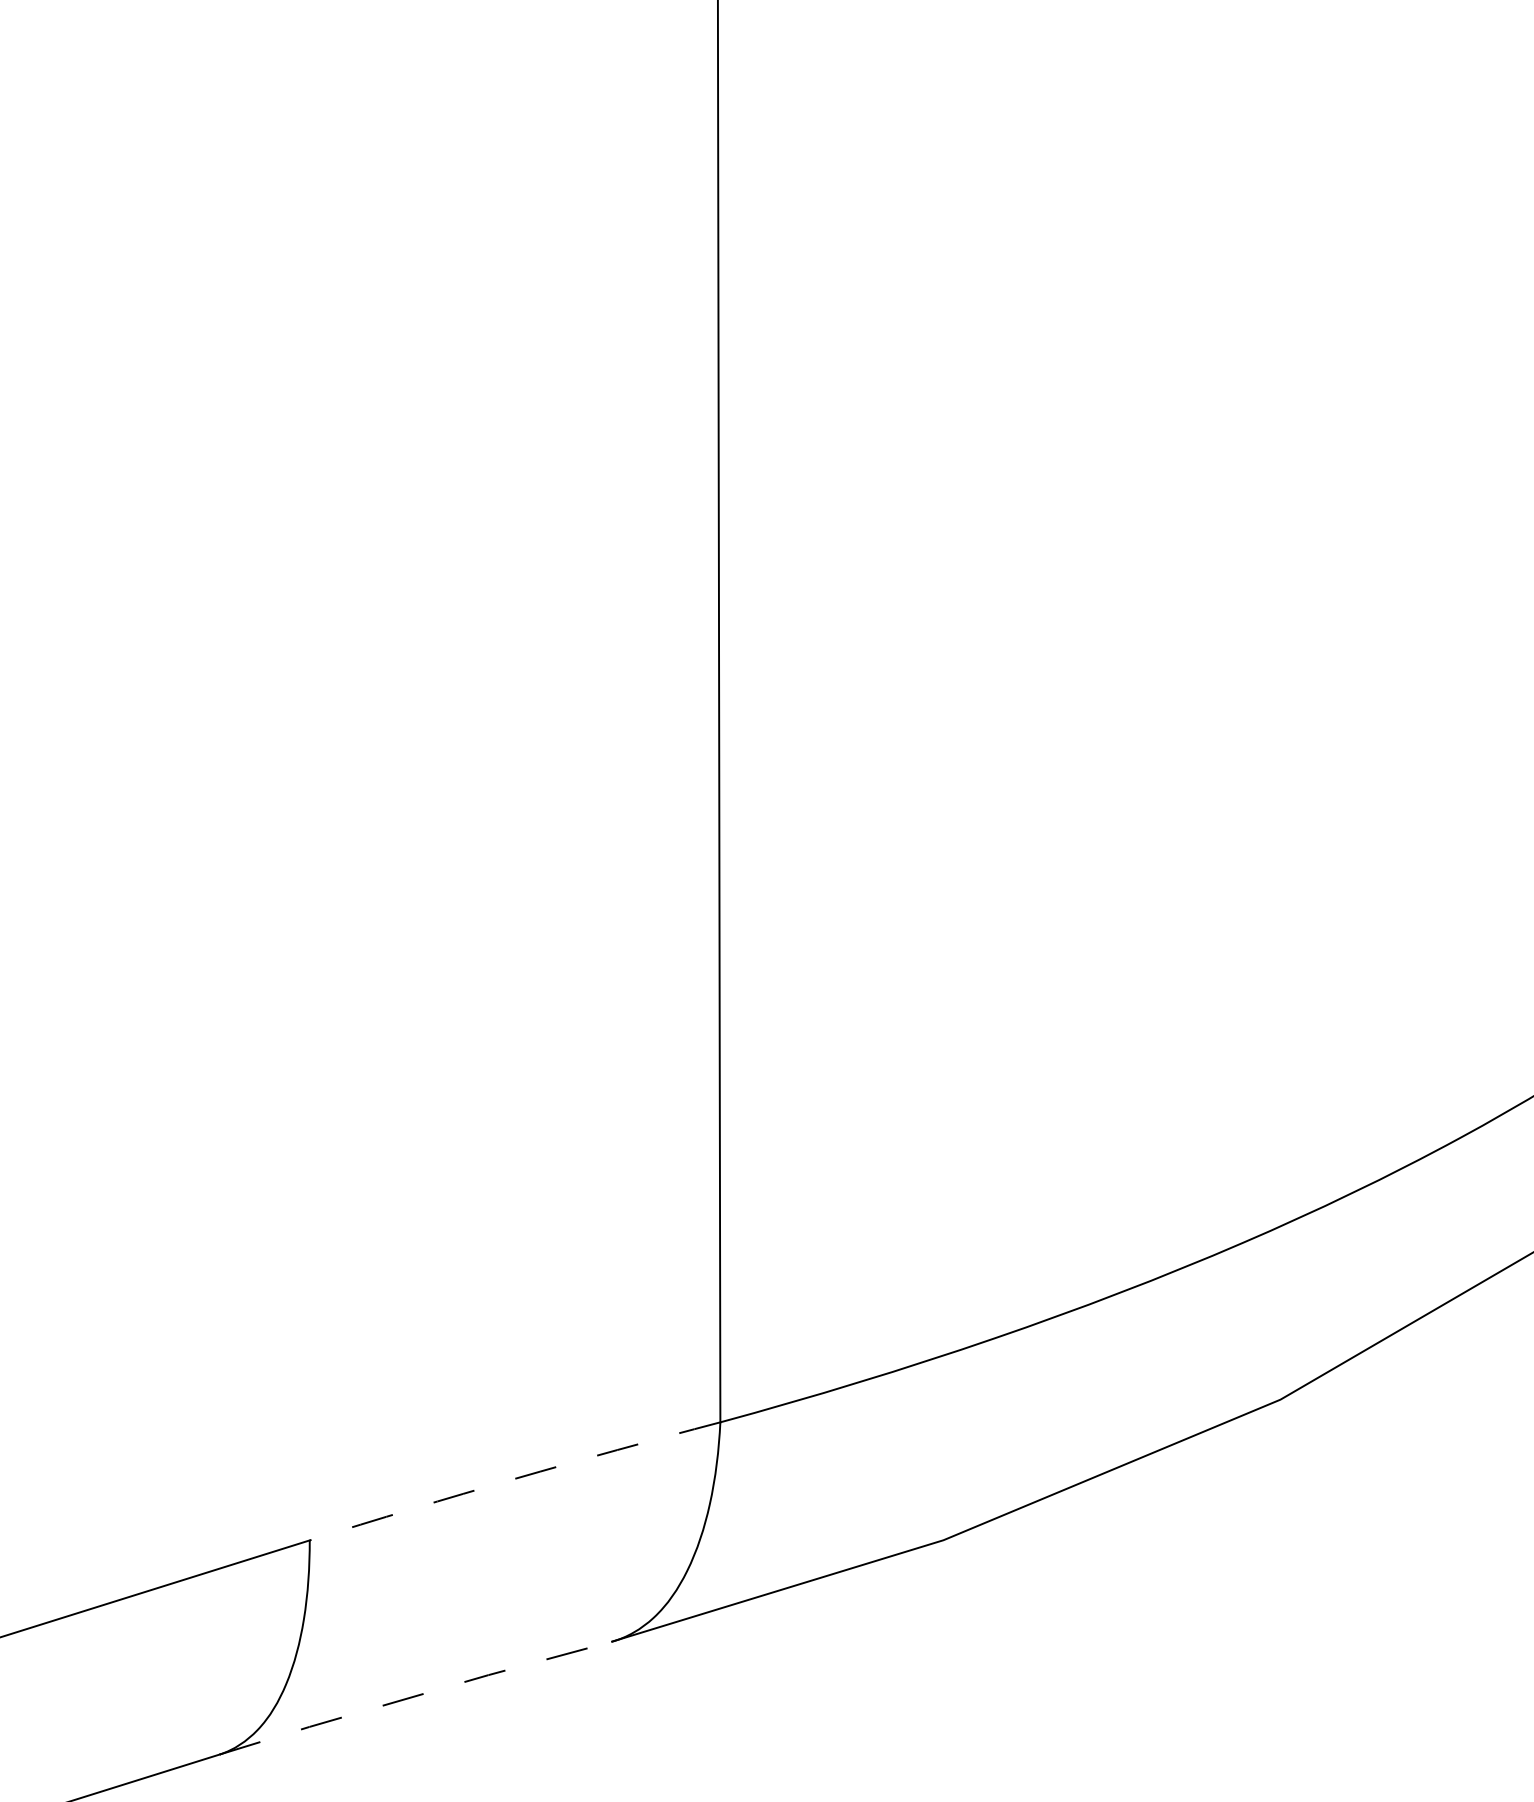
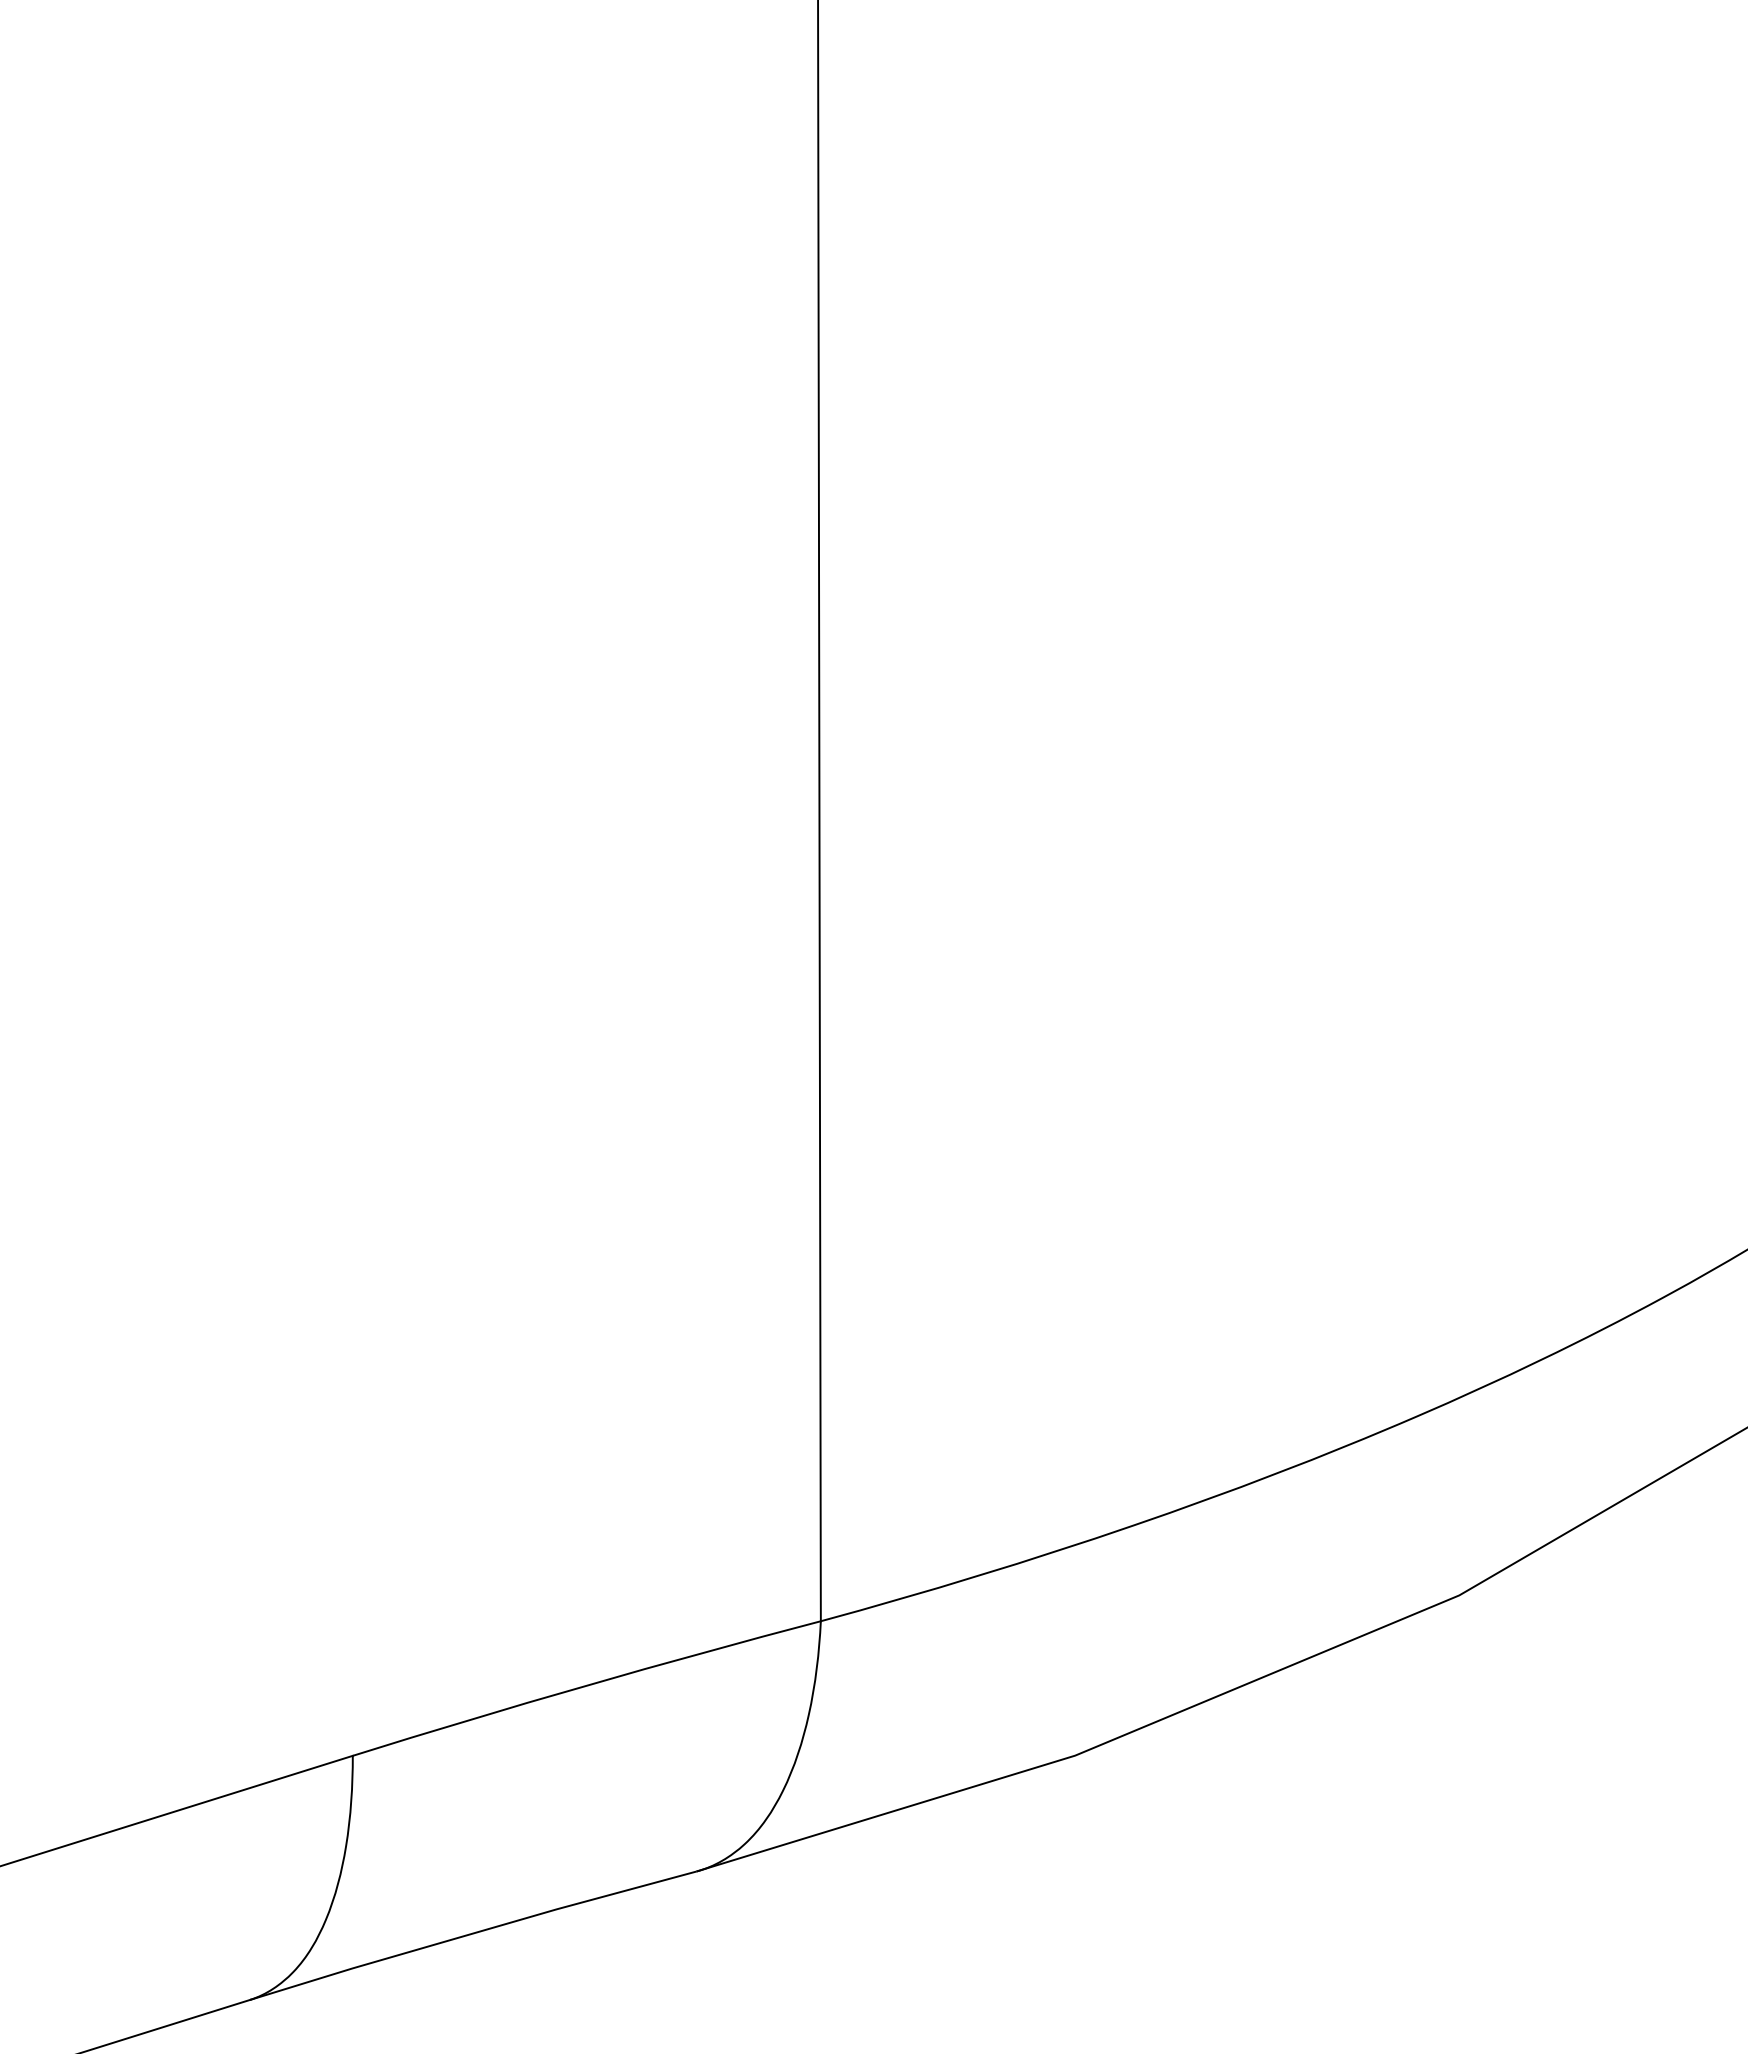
arc: (514, 1478) -> (586, 1685), dashed -> solid
line: (415, 1696) -> (473, 1933), dashed -> solid

